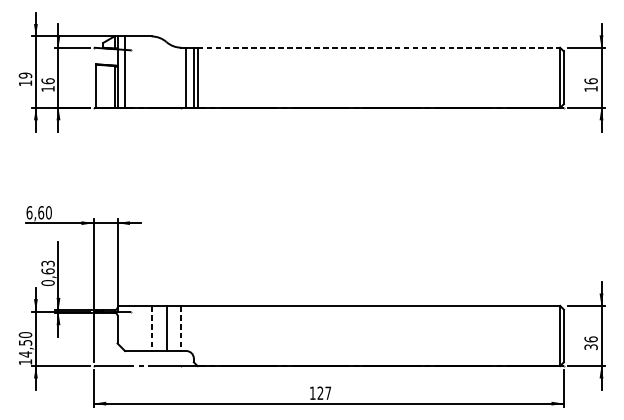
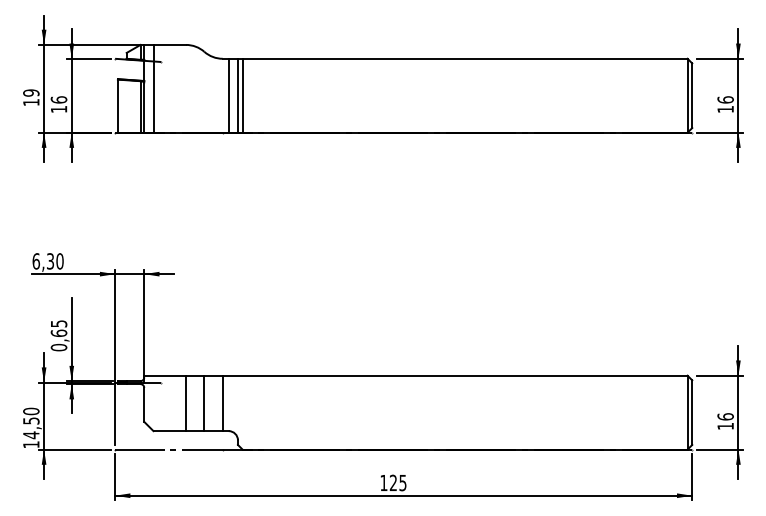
line: (379, 47) -> (465, 58), dashed -> solid
text: (41, 212) -> (50, 261), 6,60 -> 6,30
text: (47, 263) -> (58, 323), 0,63 -> 0,65
line: (151, 328) -> (186, 403), dashed -> solid
line: (181, 328) -> (222, 403), dashed -> solid
text: (591, 346) -> (725, 425), 36 -> 16
text: (327, 393) -> (402, 483), 127 -> 125

